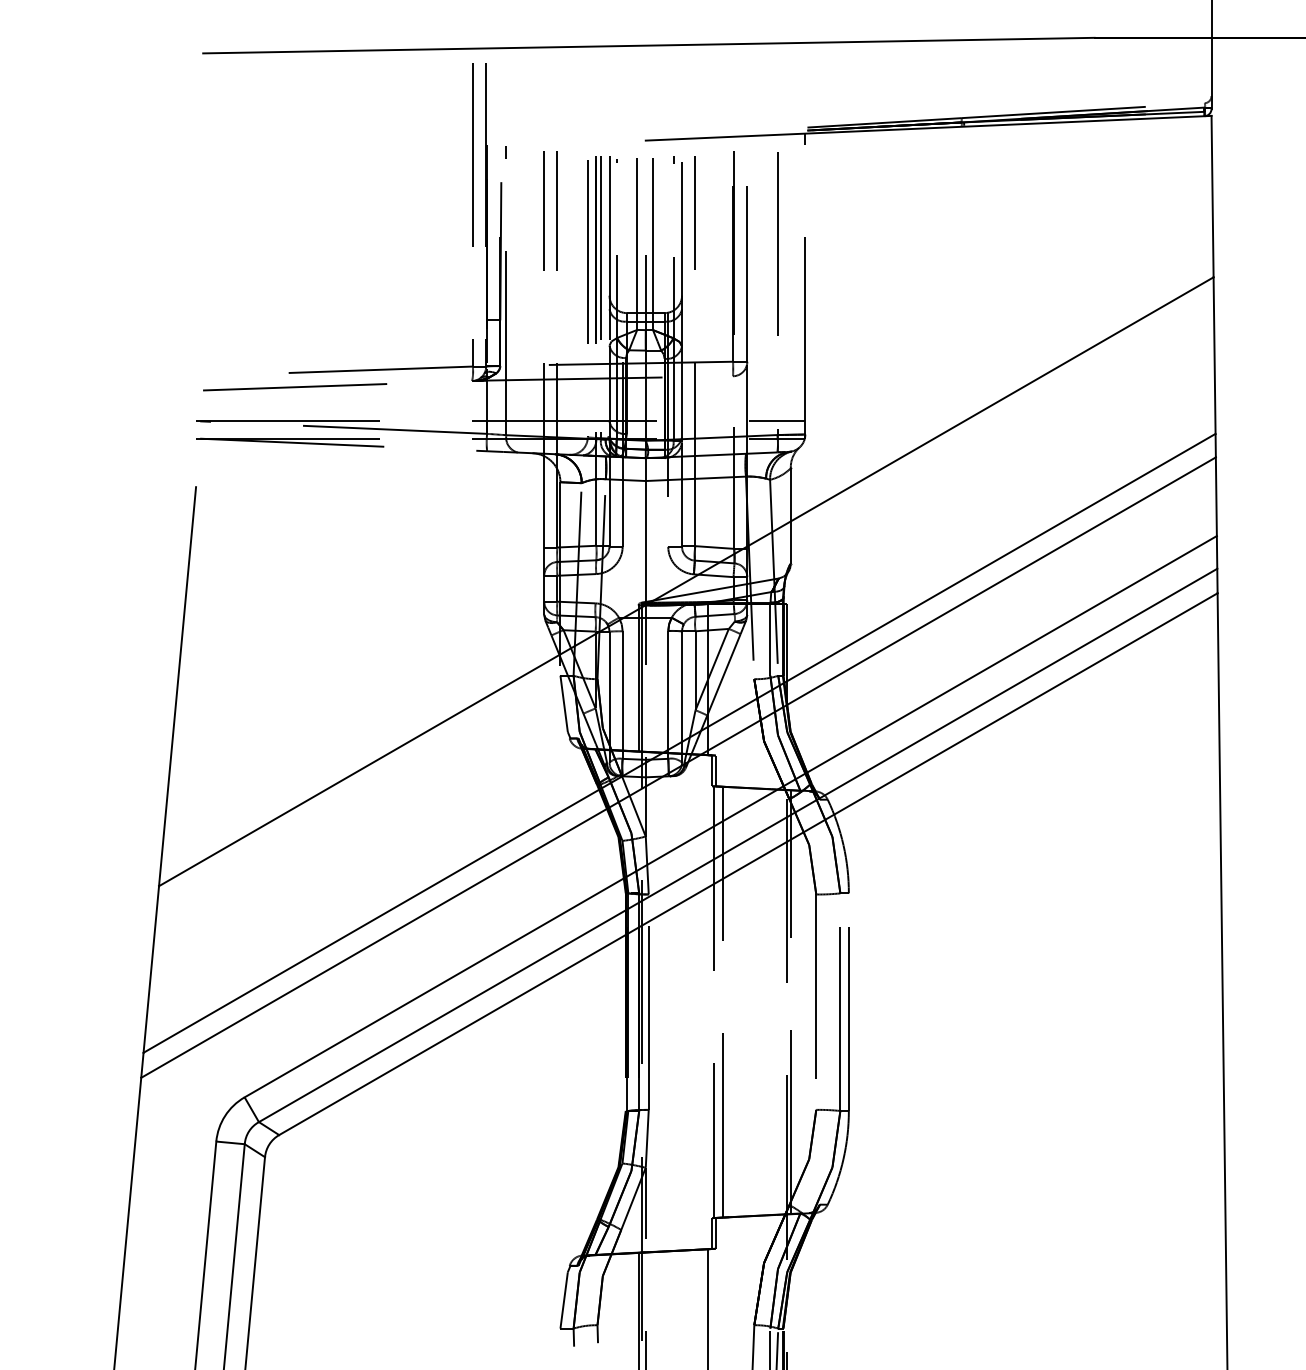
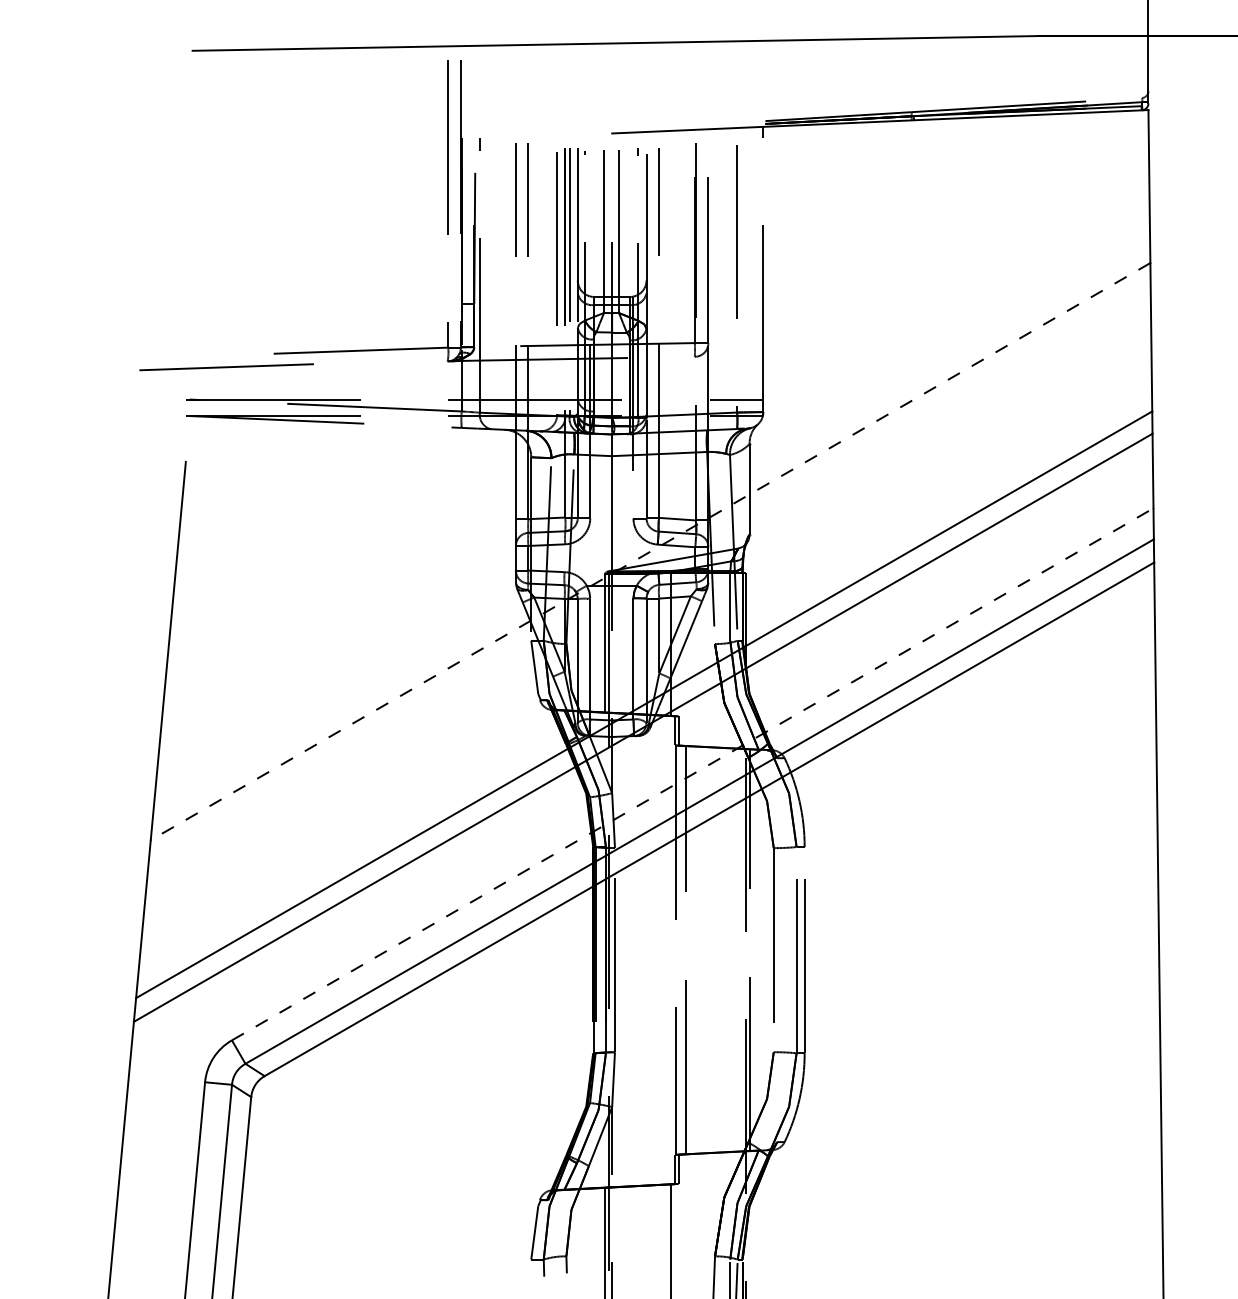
line: (295, 387) -> (227, 367), moved
line: (686, 581) -> (650, 551), solid -> dashed
line: (731, 816) -> (693, 774), solid -> dashed

